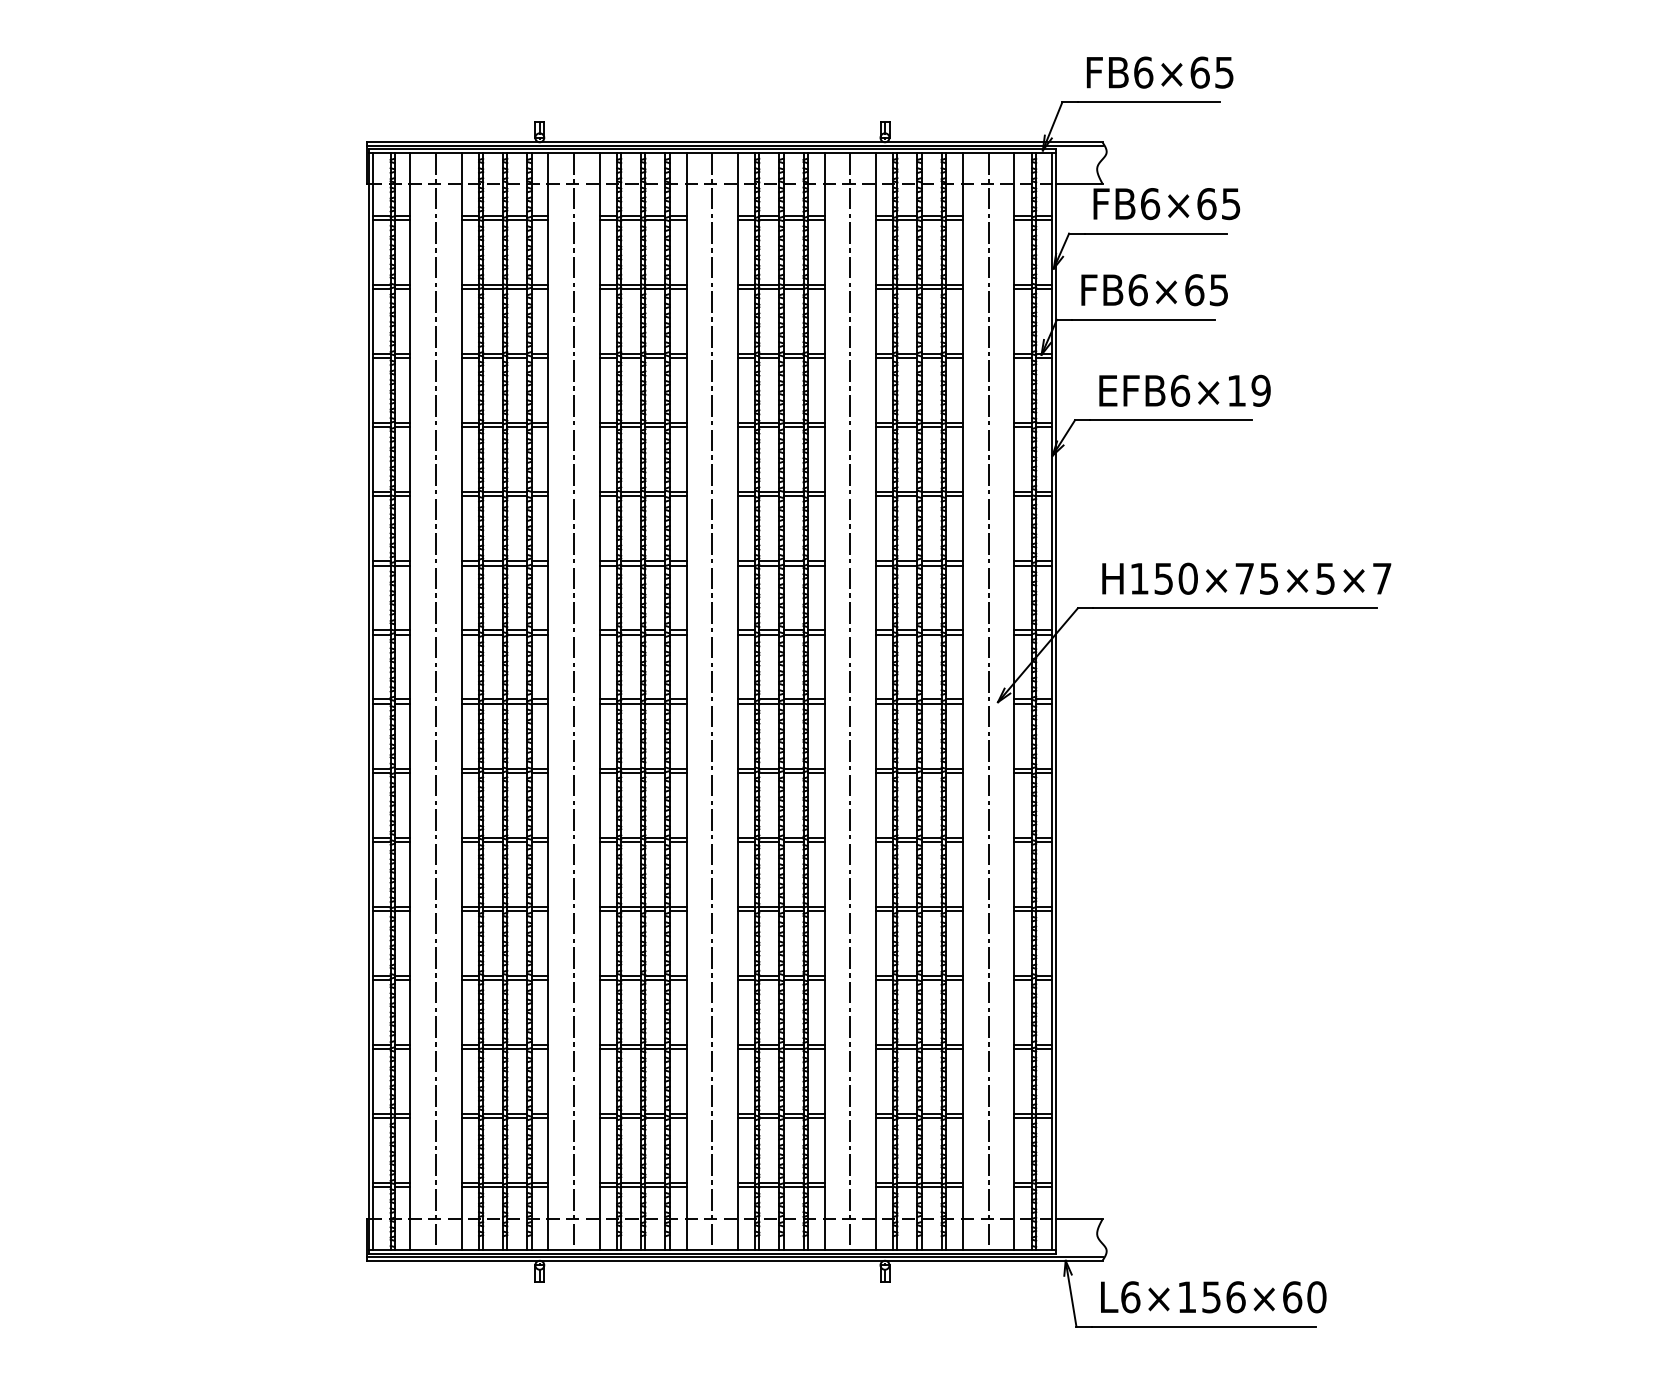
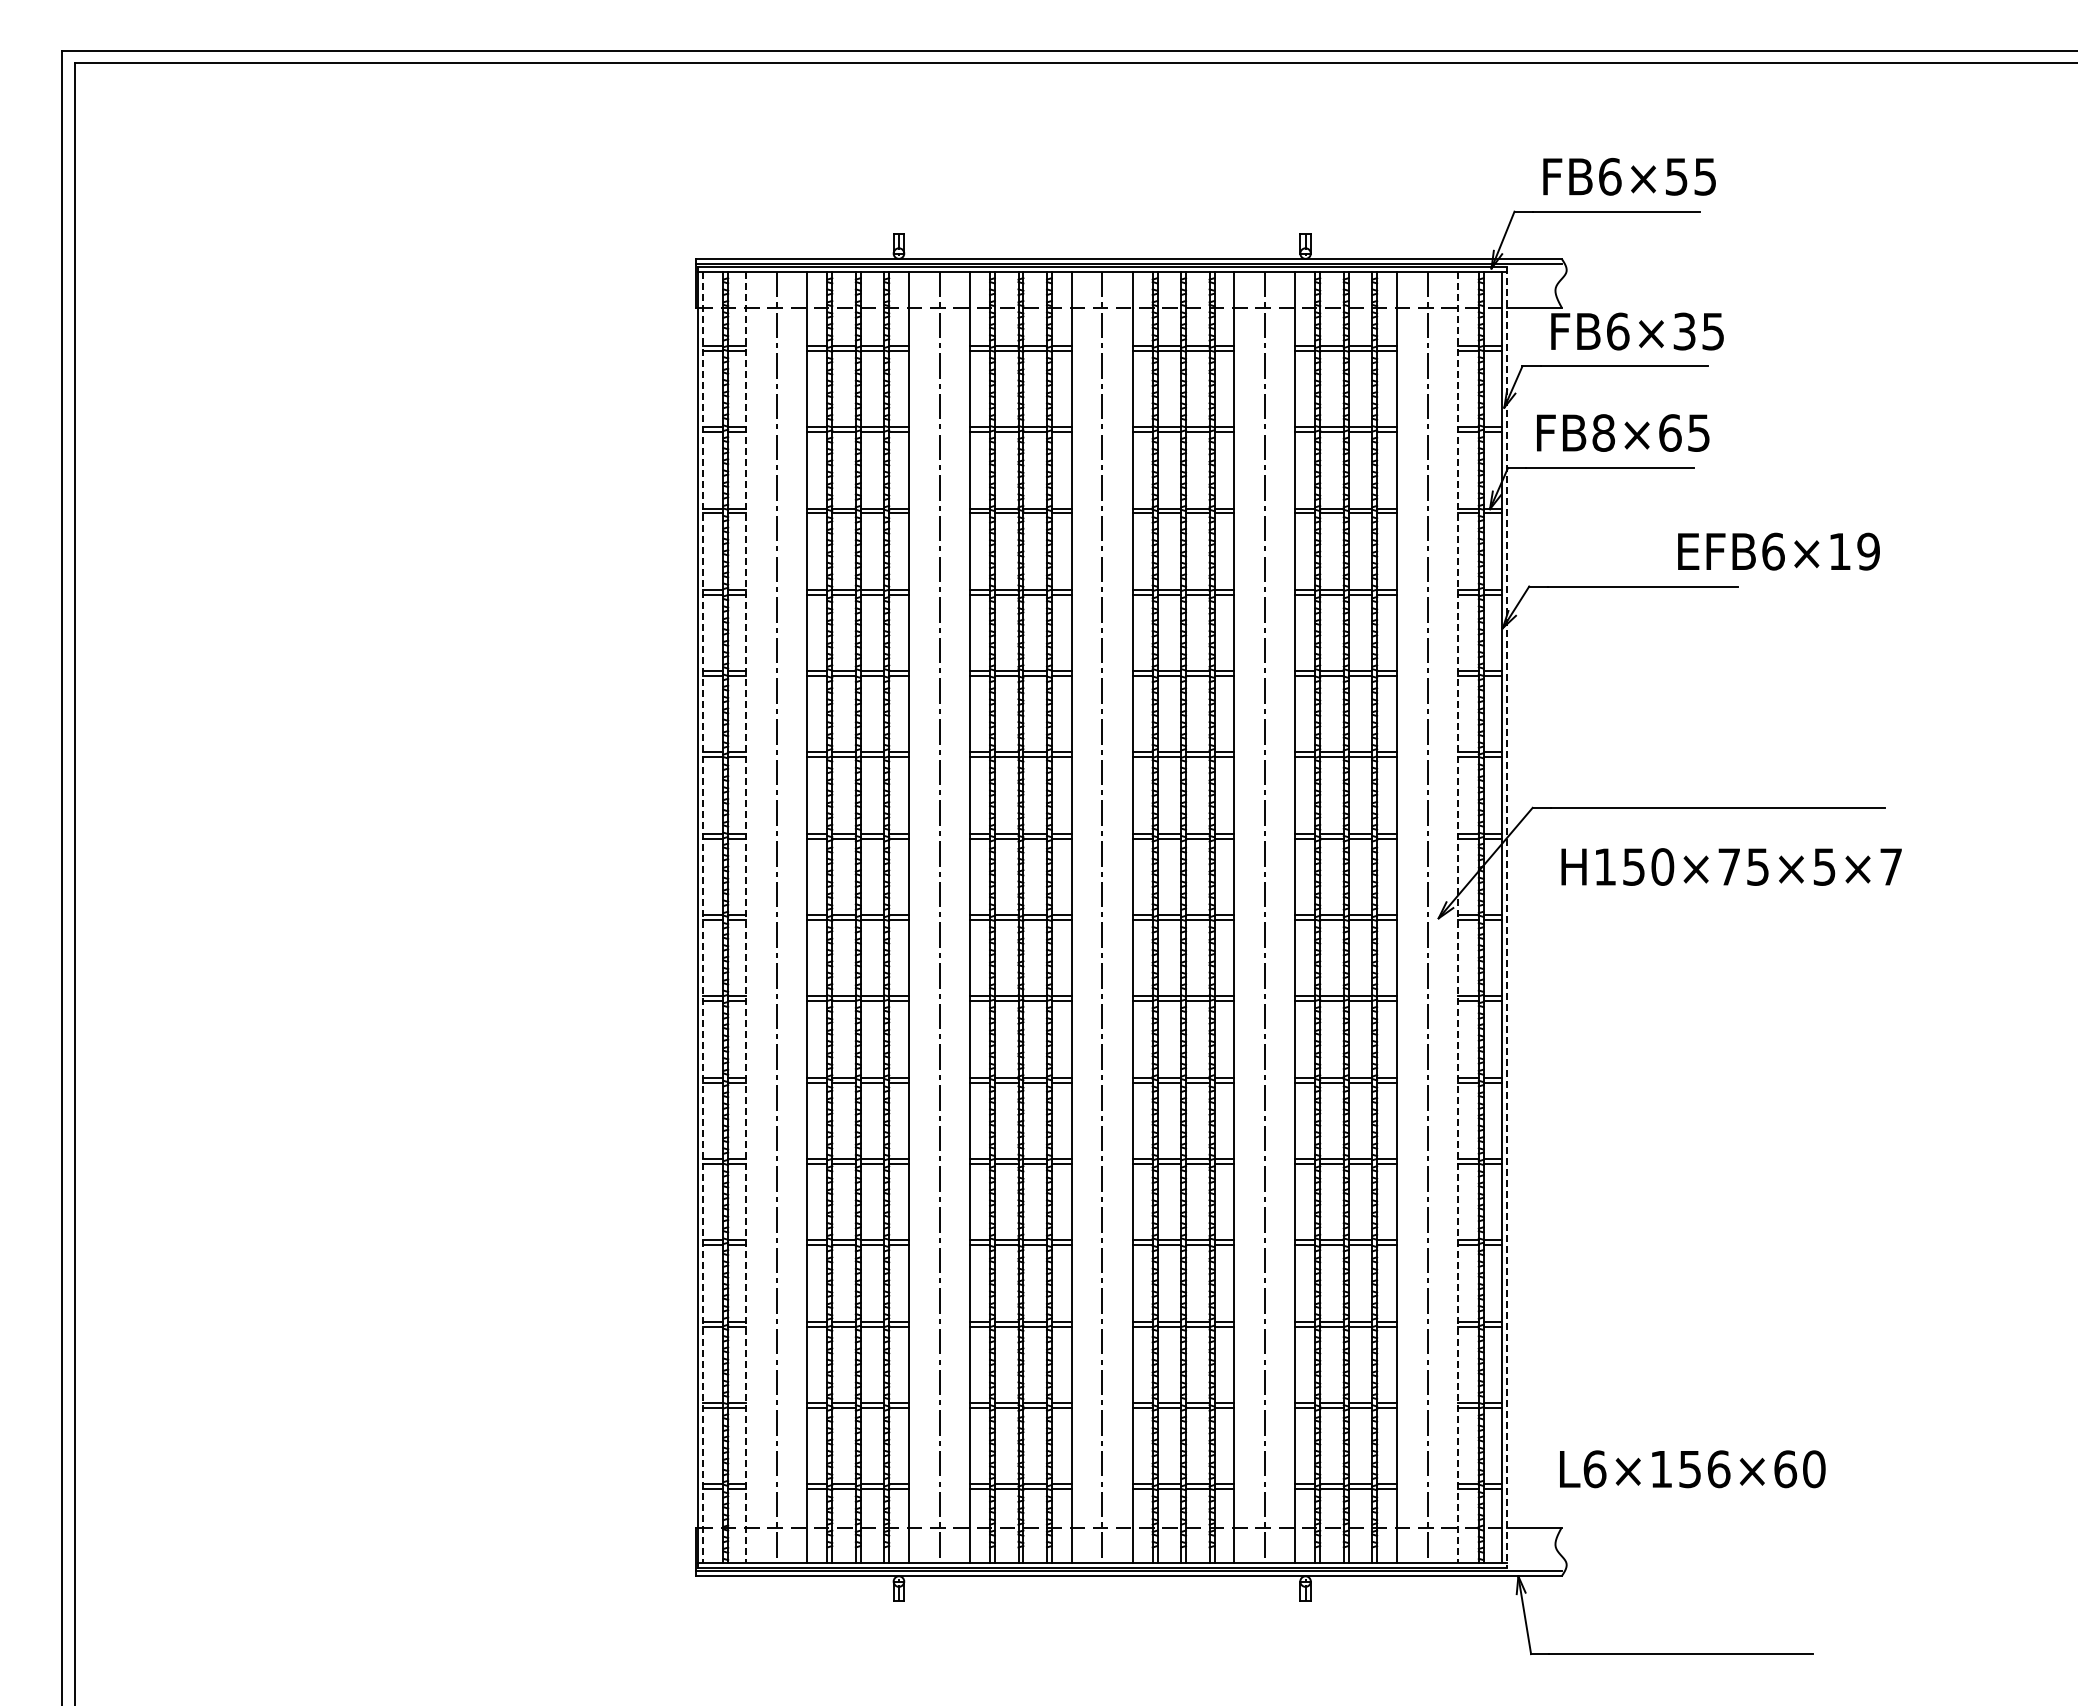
text: (1199, 72) -> (1676, 176), FB6×65 -> FB6×55
text: (1206, 203) -> (1684, 331), FB6×65 -> FB6×35
text: (1137, 289) -> (1603, 432), FB6×65 -> FB8×65
text: (1184, 390) -> (1778, 551), moved
text: (1246, 578) -> (1731, 866), moved
line: (372, 701) -> (702, 917), solid -> dashed
line: (410, 701) -> (746, 917), solid -> dashed
line: (1014, 701) -> (1458, 917), solid -> dashed
line: (1055, 701) -> (1506, 917), solid -> dashed
text: (1213, 1297) -> (1692, 1469), moved

